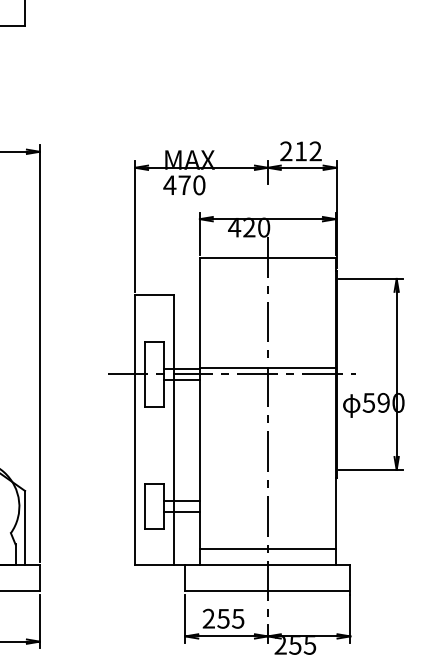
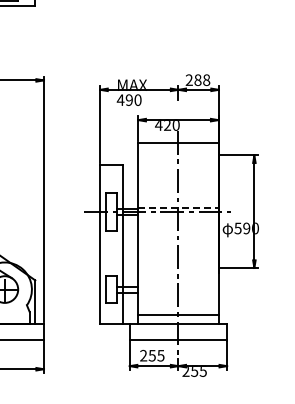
text: (308, 151) -> (202, 80), 212 -> 288
text: (183, 184) -> (128, 99), 470 -> 490
line: (267, 367) -> (178, 207), solid -> dashed

